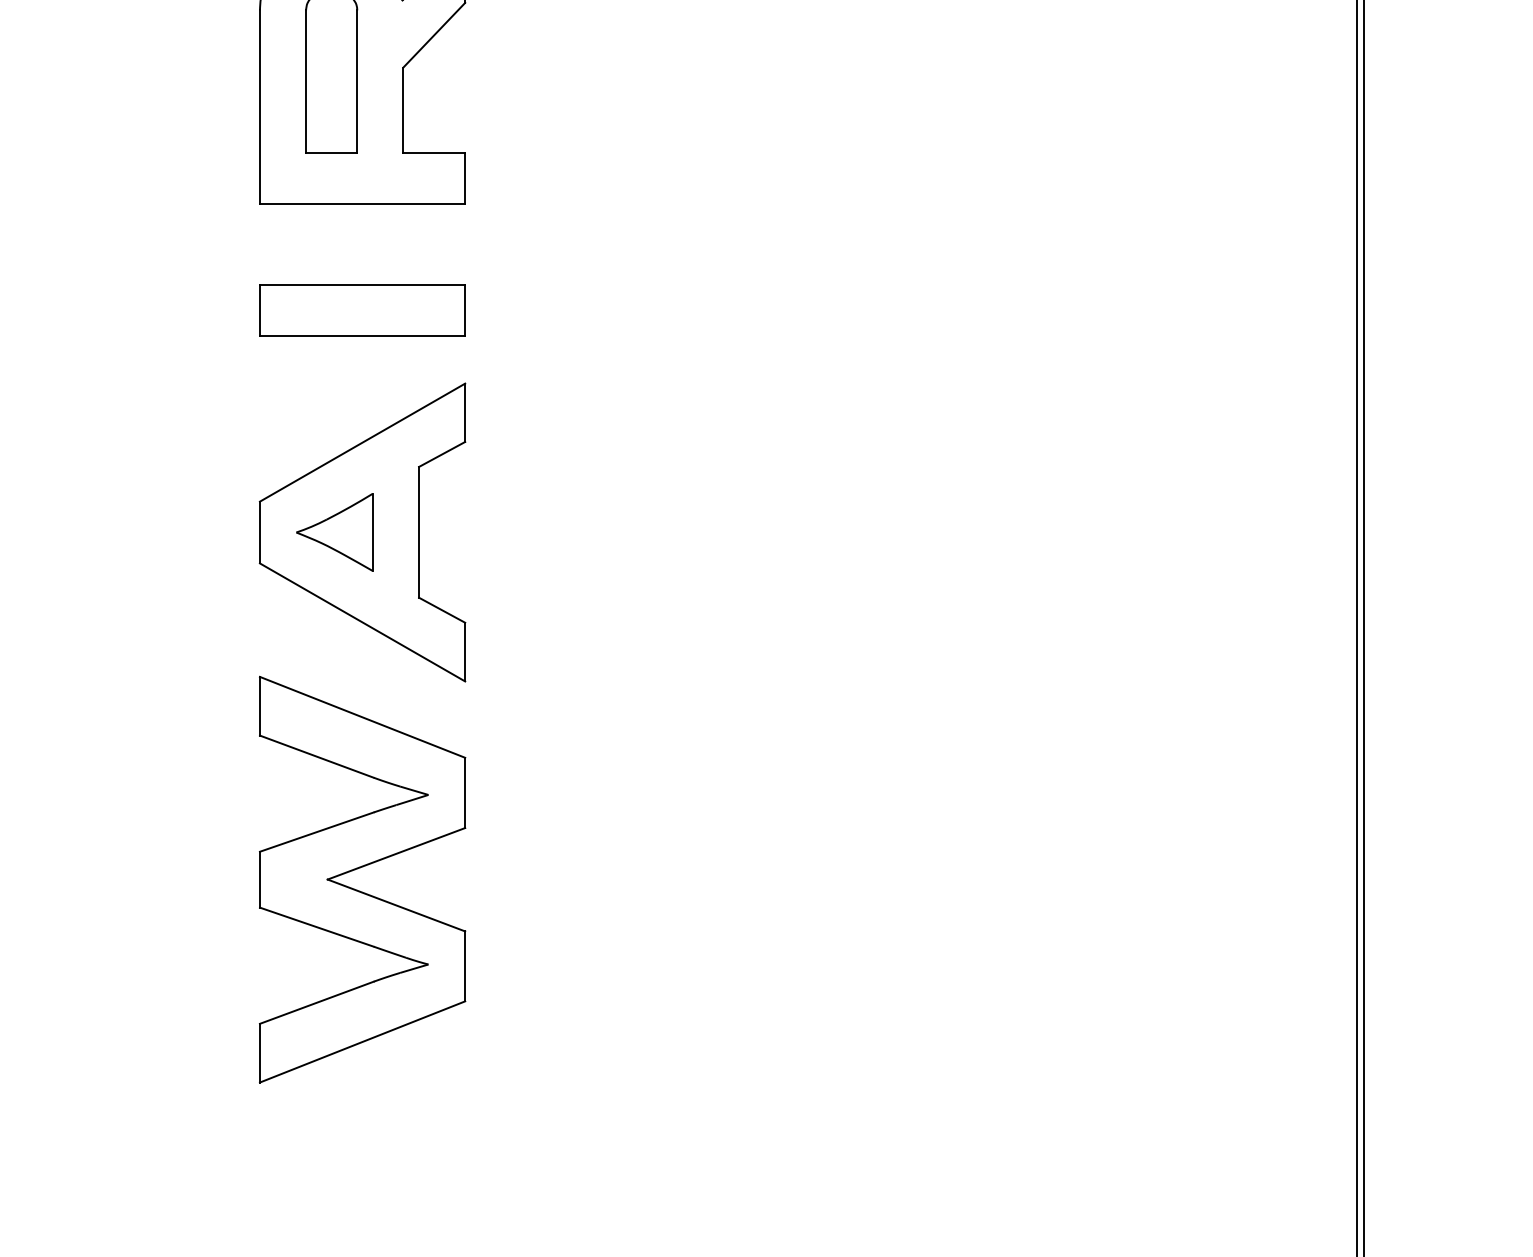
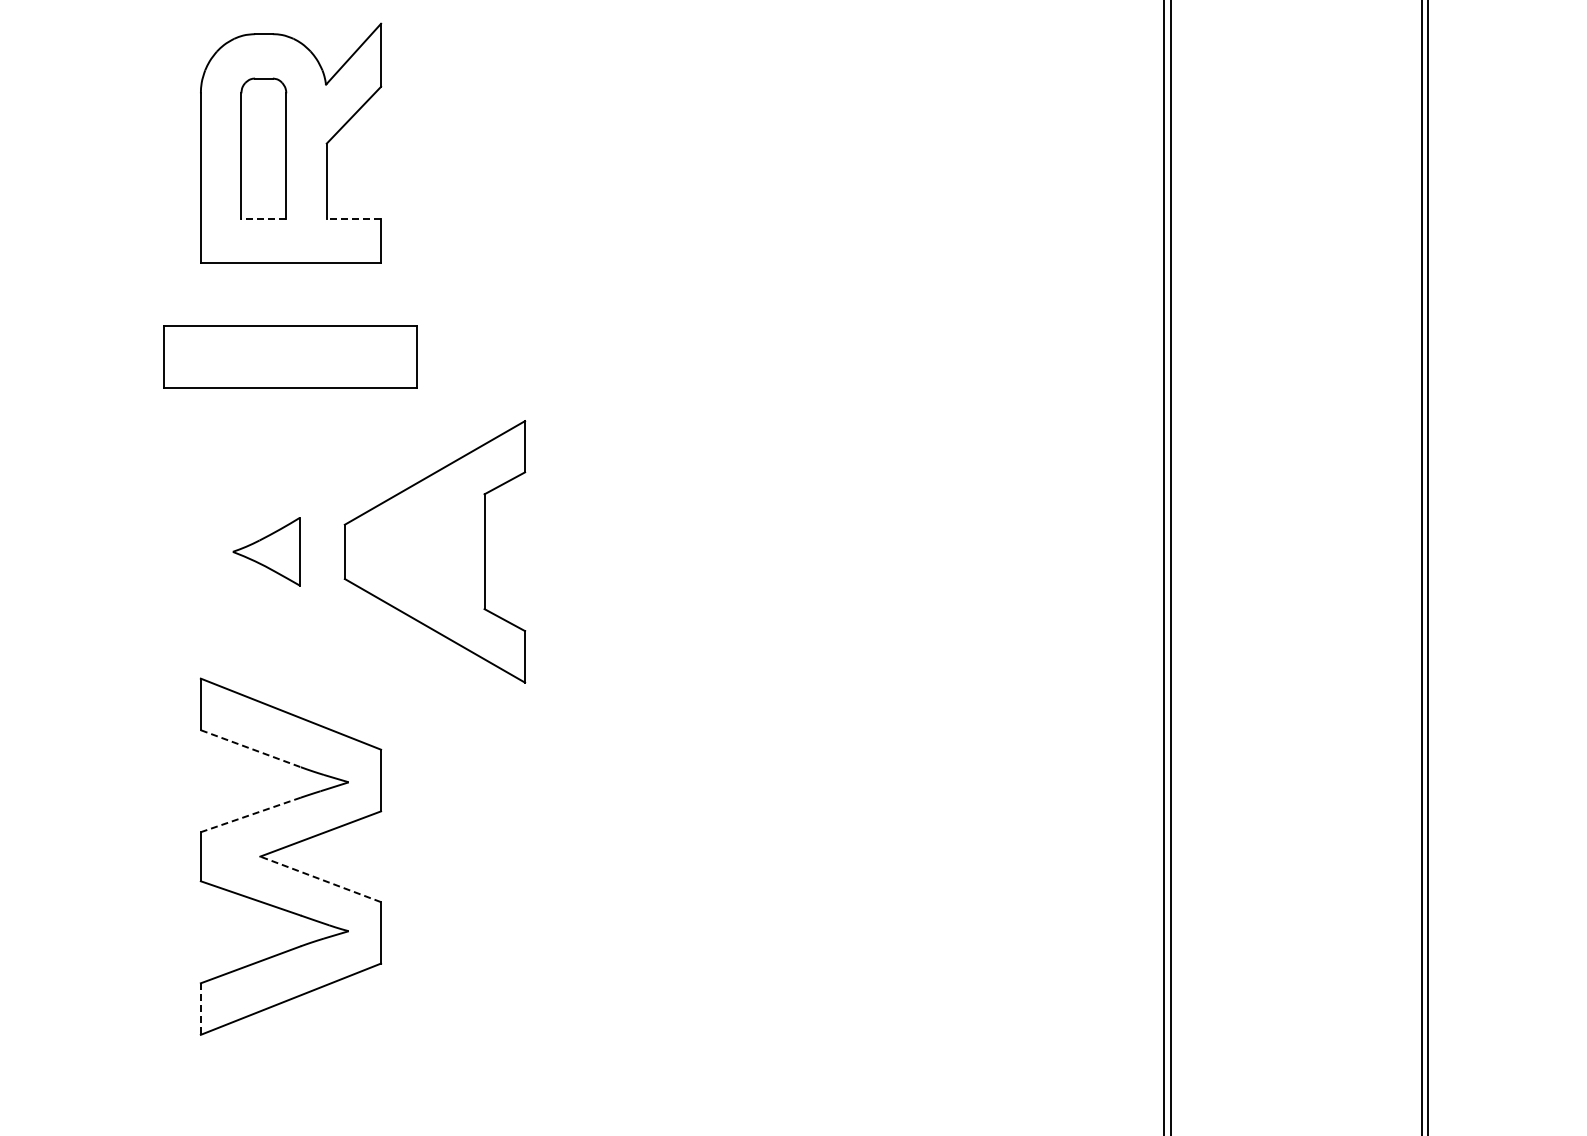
line: (331, 152) -> (263, 218), solid -> dashed
line: (433, 152) -> (353, 218), solid -> dashed
part: (362, 310) -> (290, 356), size x1.4
part: (362, 532) -> (434, 551), moved
line: (317, 756) -> (251, 748), solid -> dashed
line: (316, 831) -> (250, 814), solid -> dashed
line: (396, 905) -> (320, 879), solid -> dashed
line: (259, 1053) -> (200, 1009), solid -> dashed

